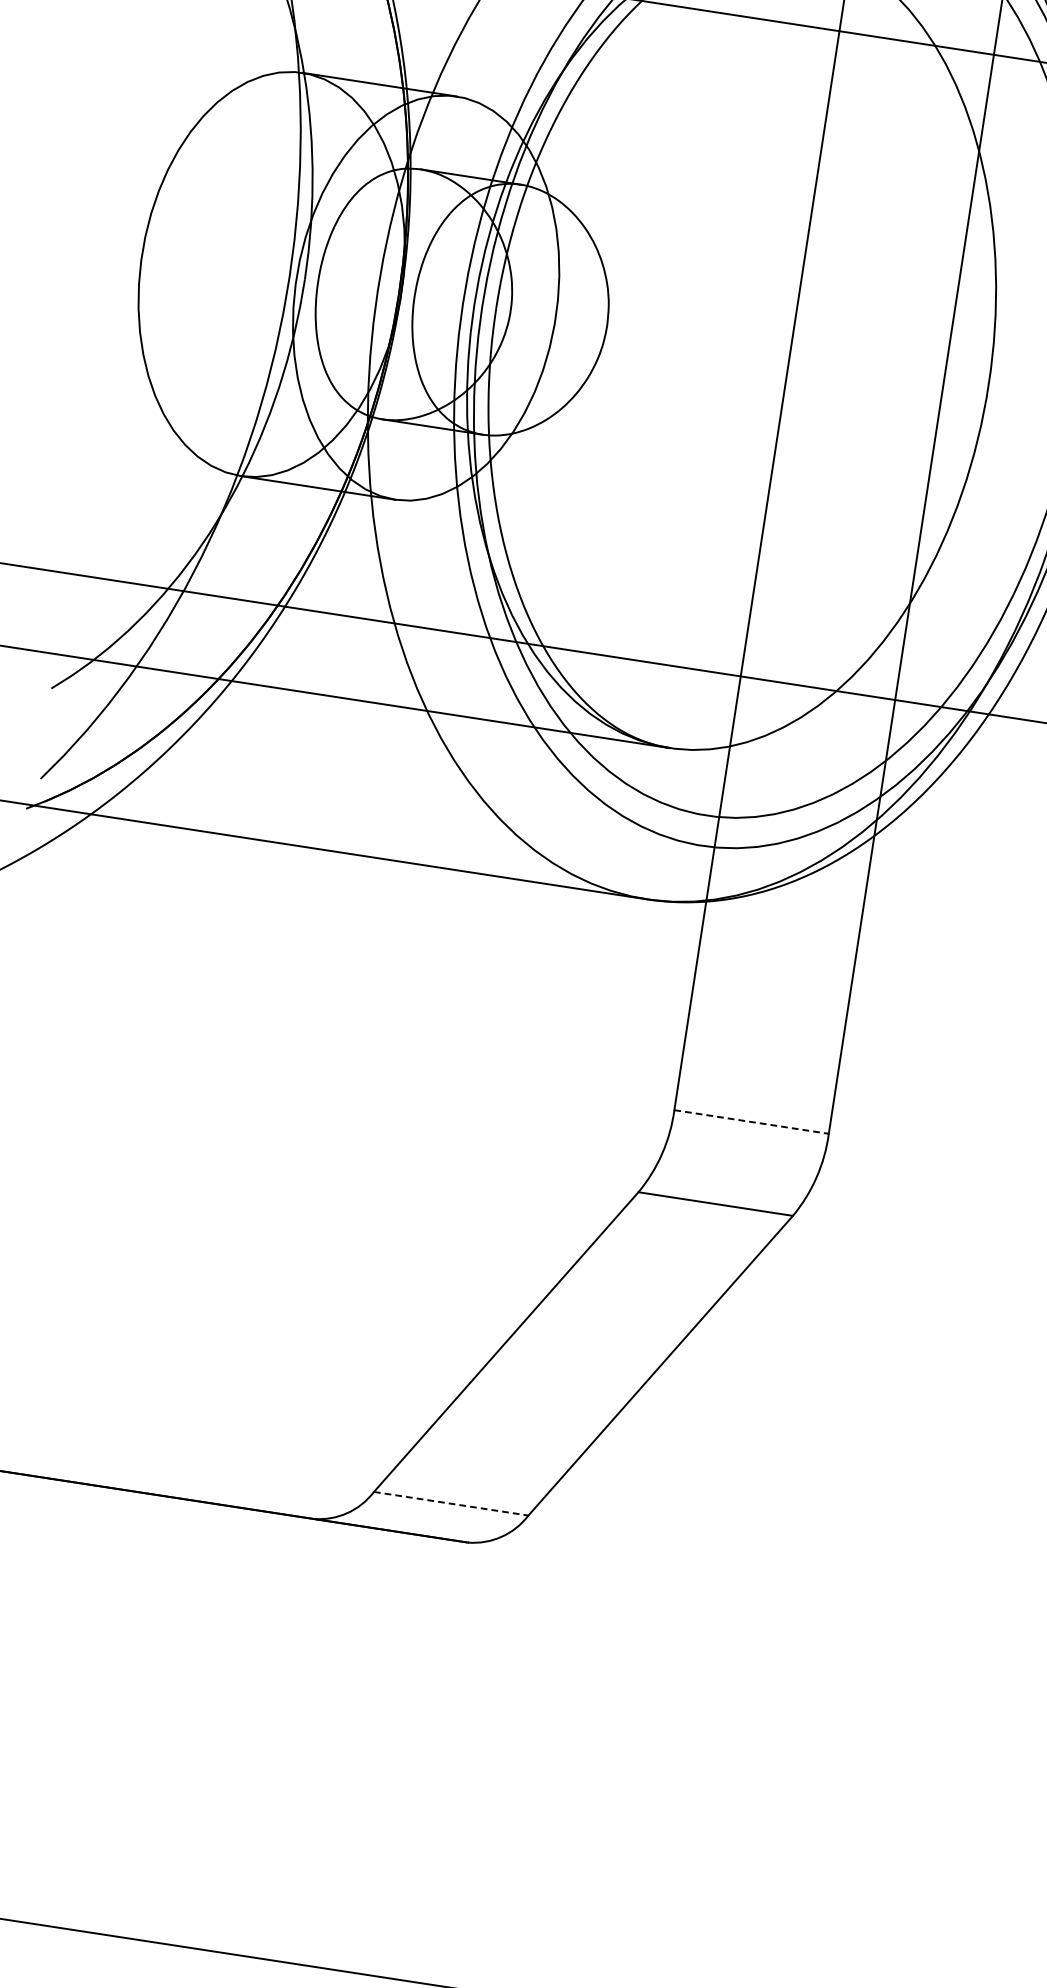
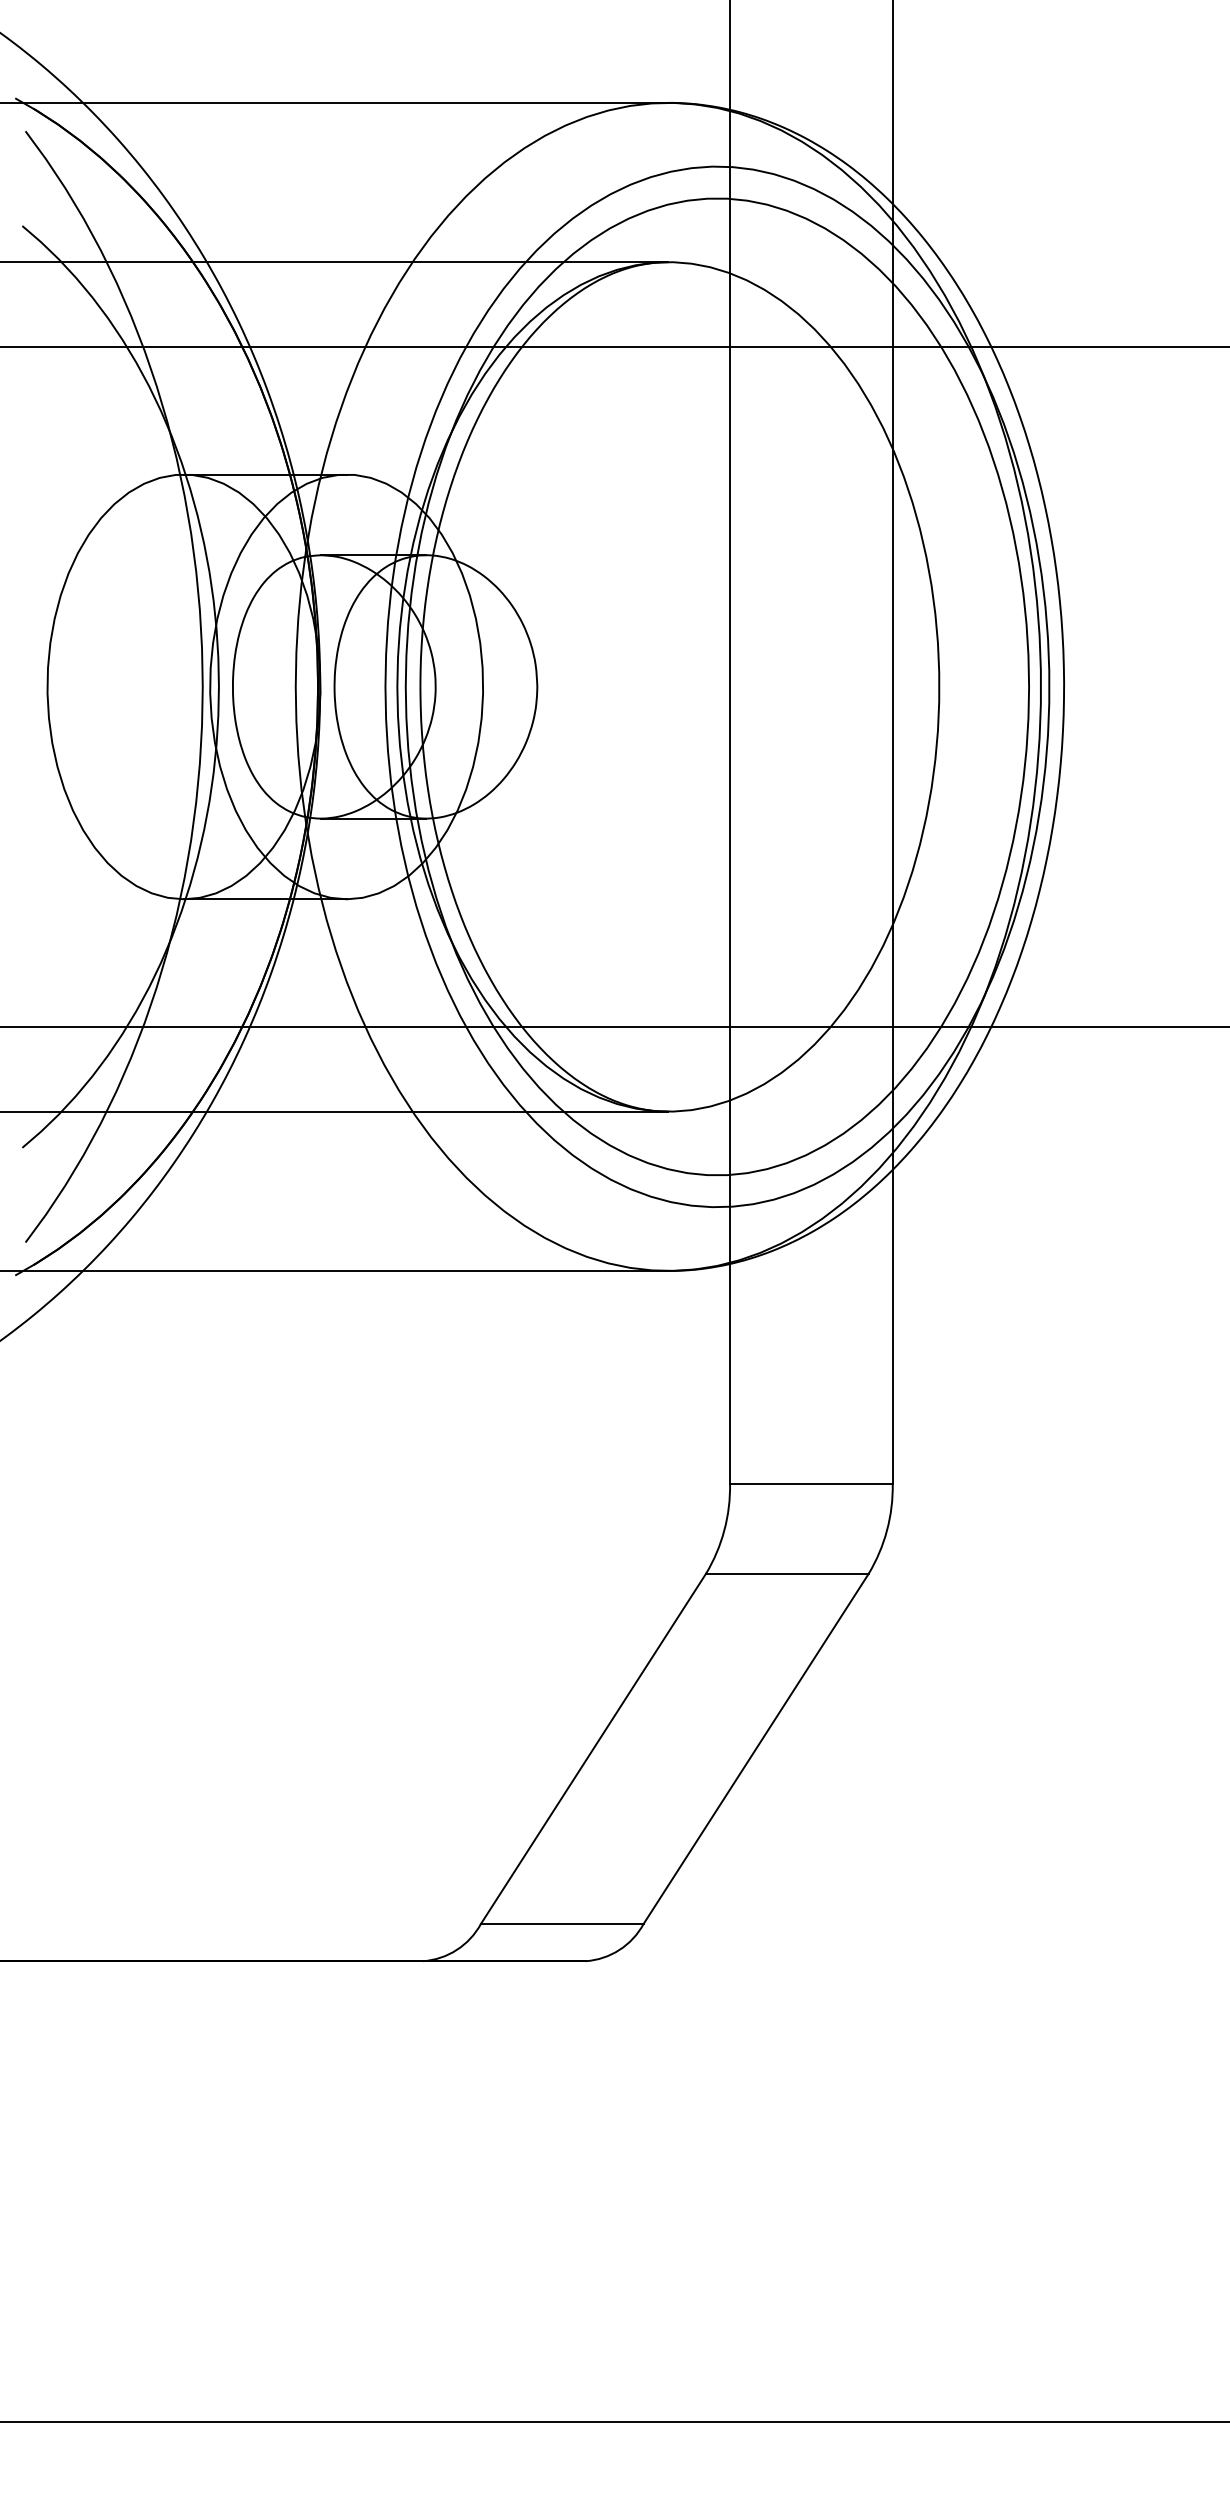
line: (751, 1121) -> (811, 1483), dashed -> solid
line: (451, 1503) -> (562, 1923), dashed -> solid

